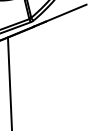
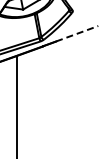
line: (66, 12) -> (77, 33), solid -> dashed

